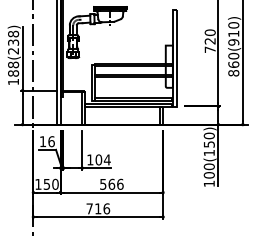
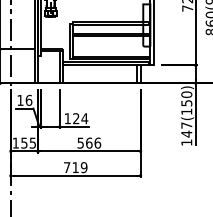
text: (98, 159) -> (75, 118), 104 -> 124
text: (208, 170) -> (185, 129), 100(150) -> 147(150)
text: (55, 183) -> (32, 142), 150 -> 155
text: (106, 208) -> (83, 167), 716 -> 719

